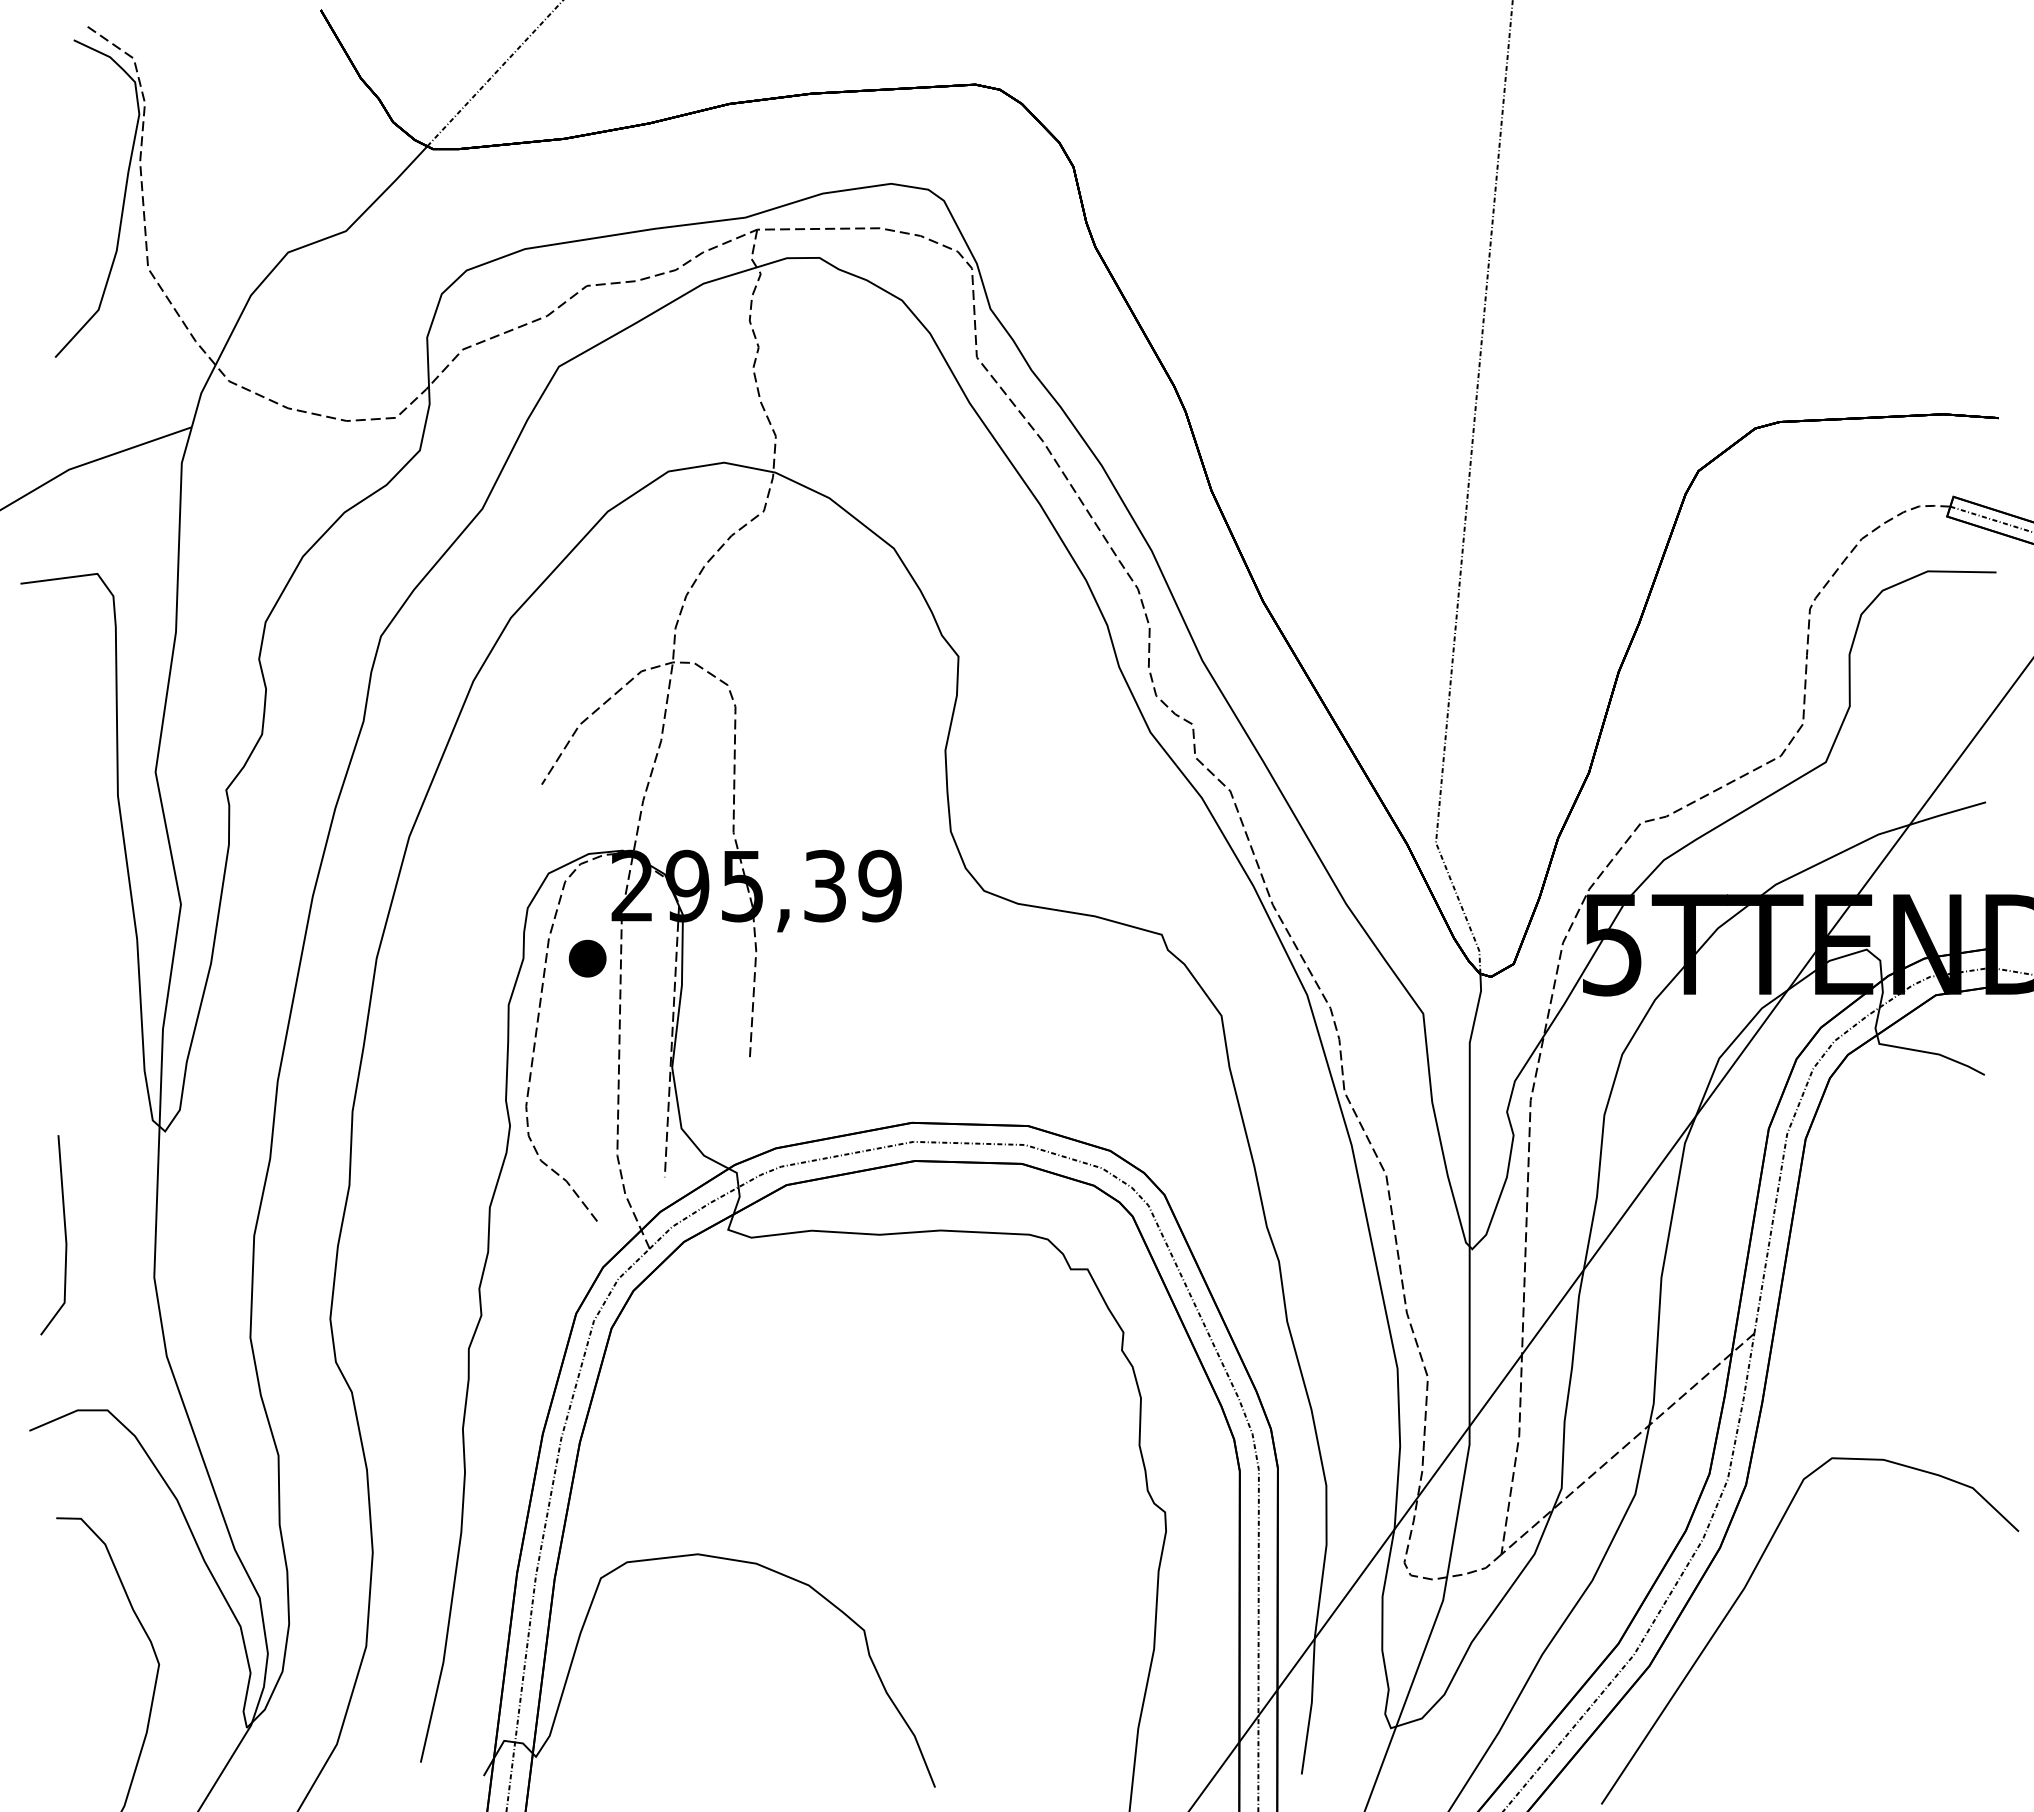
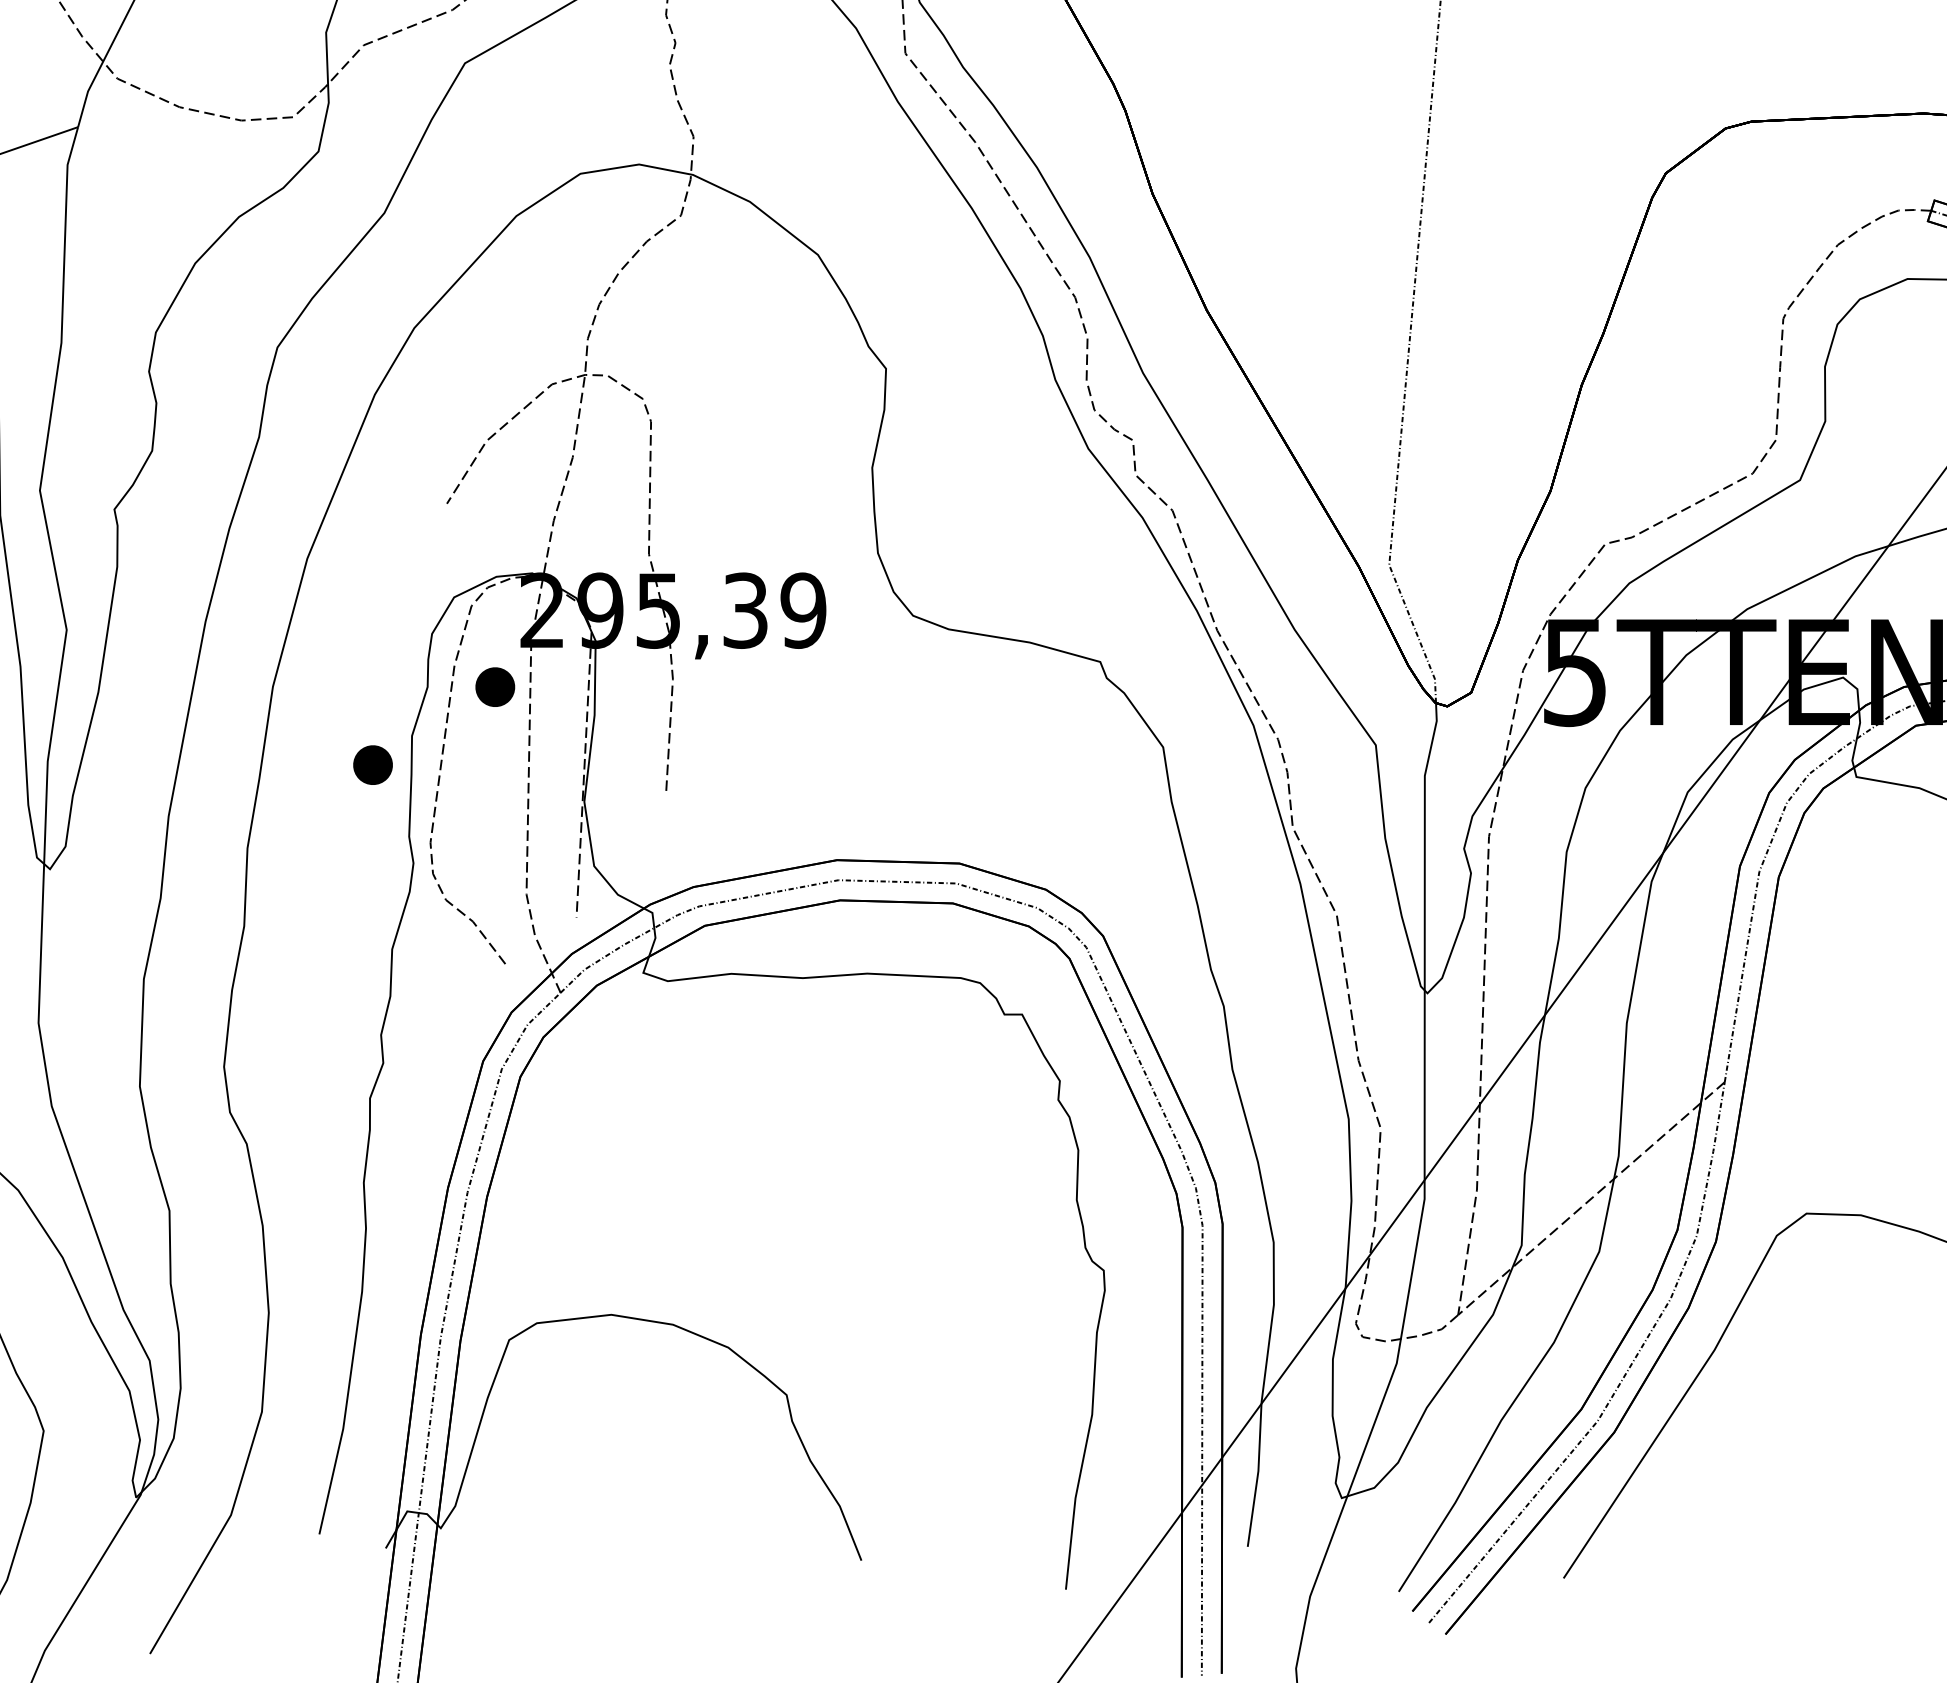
part: (471, 1032) -> (372, 764), added

